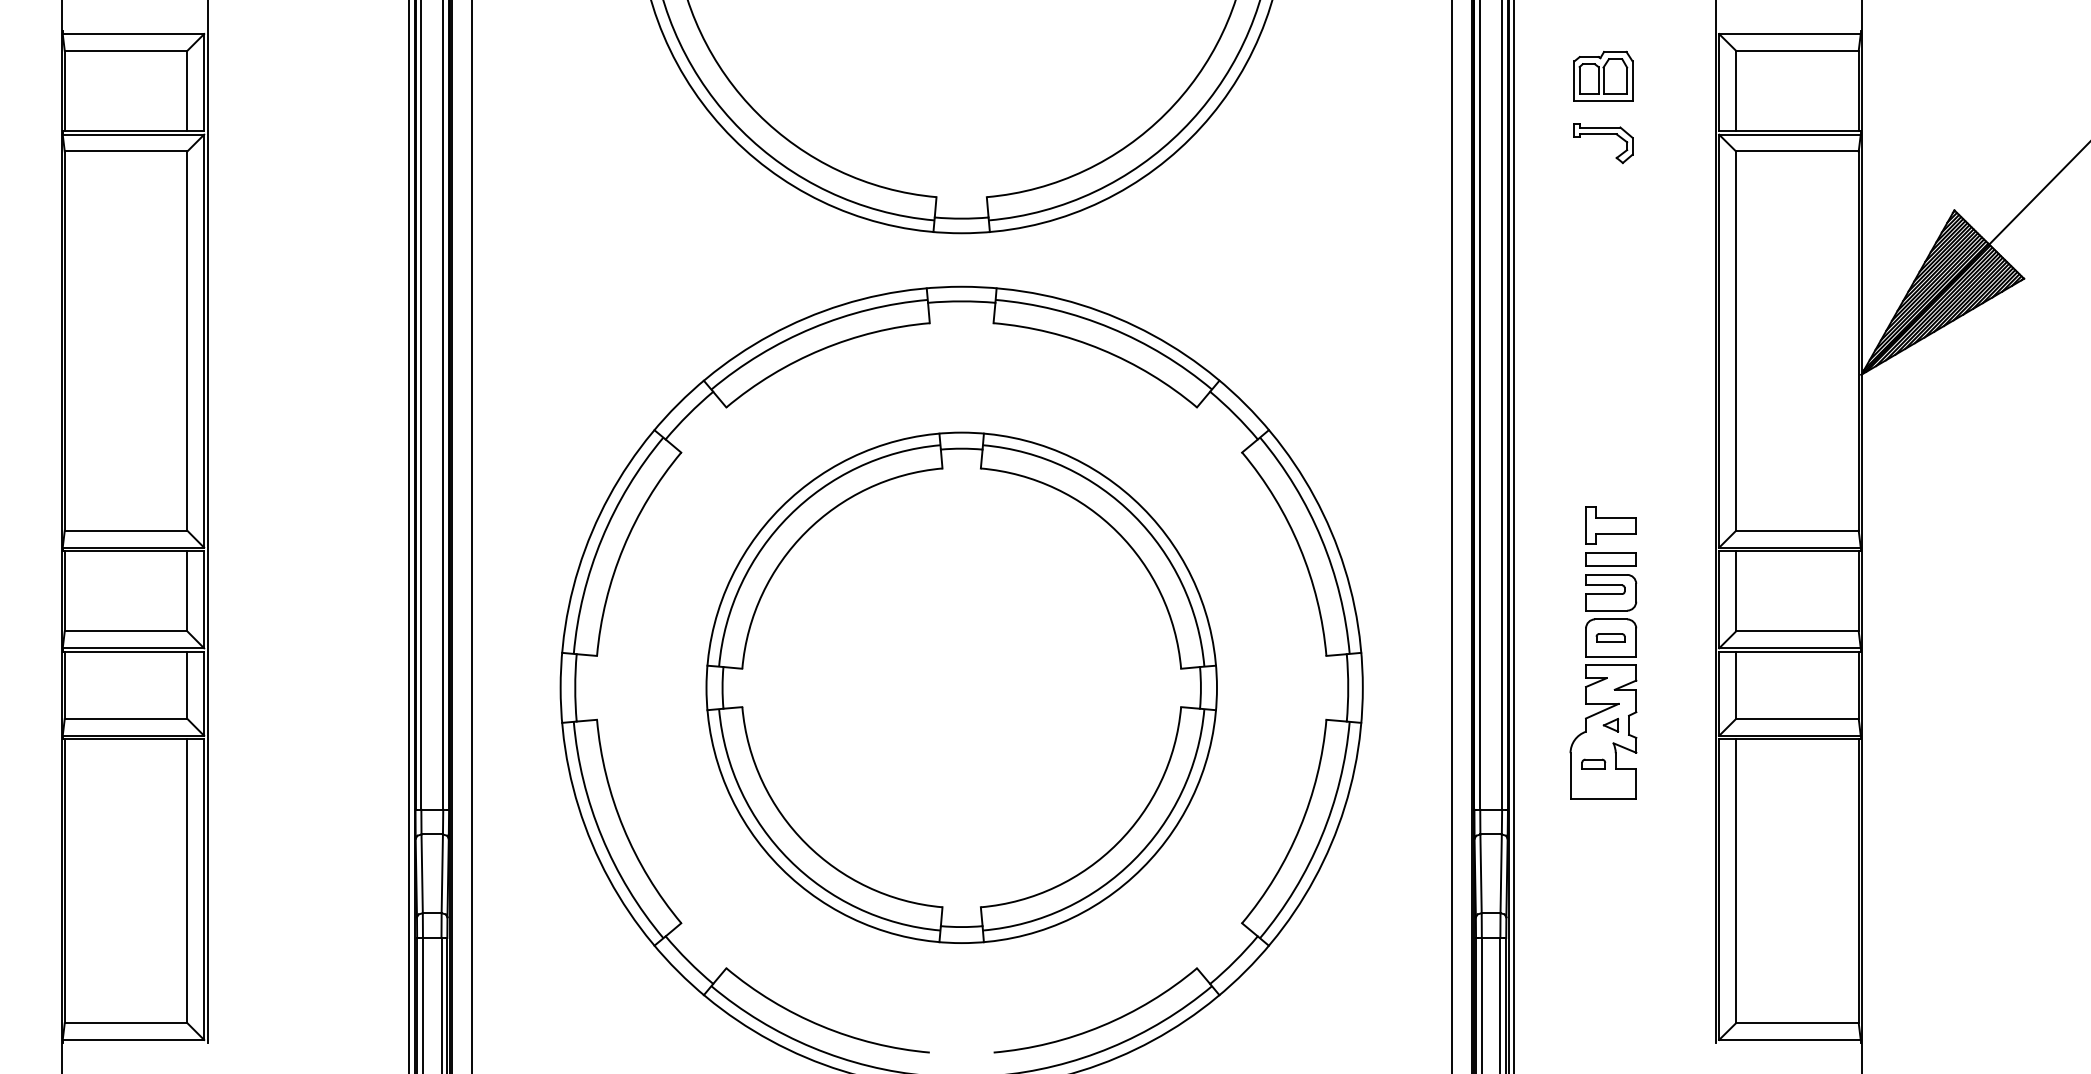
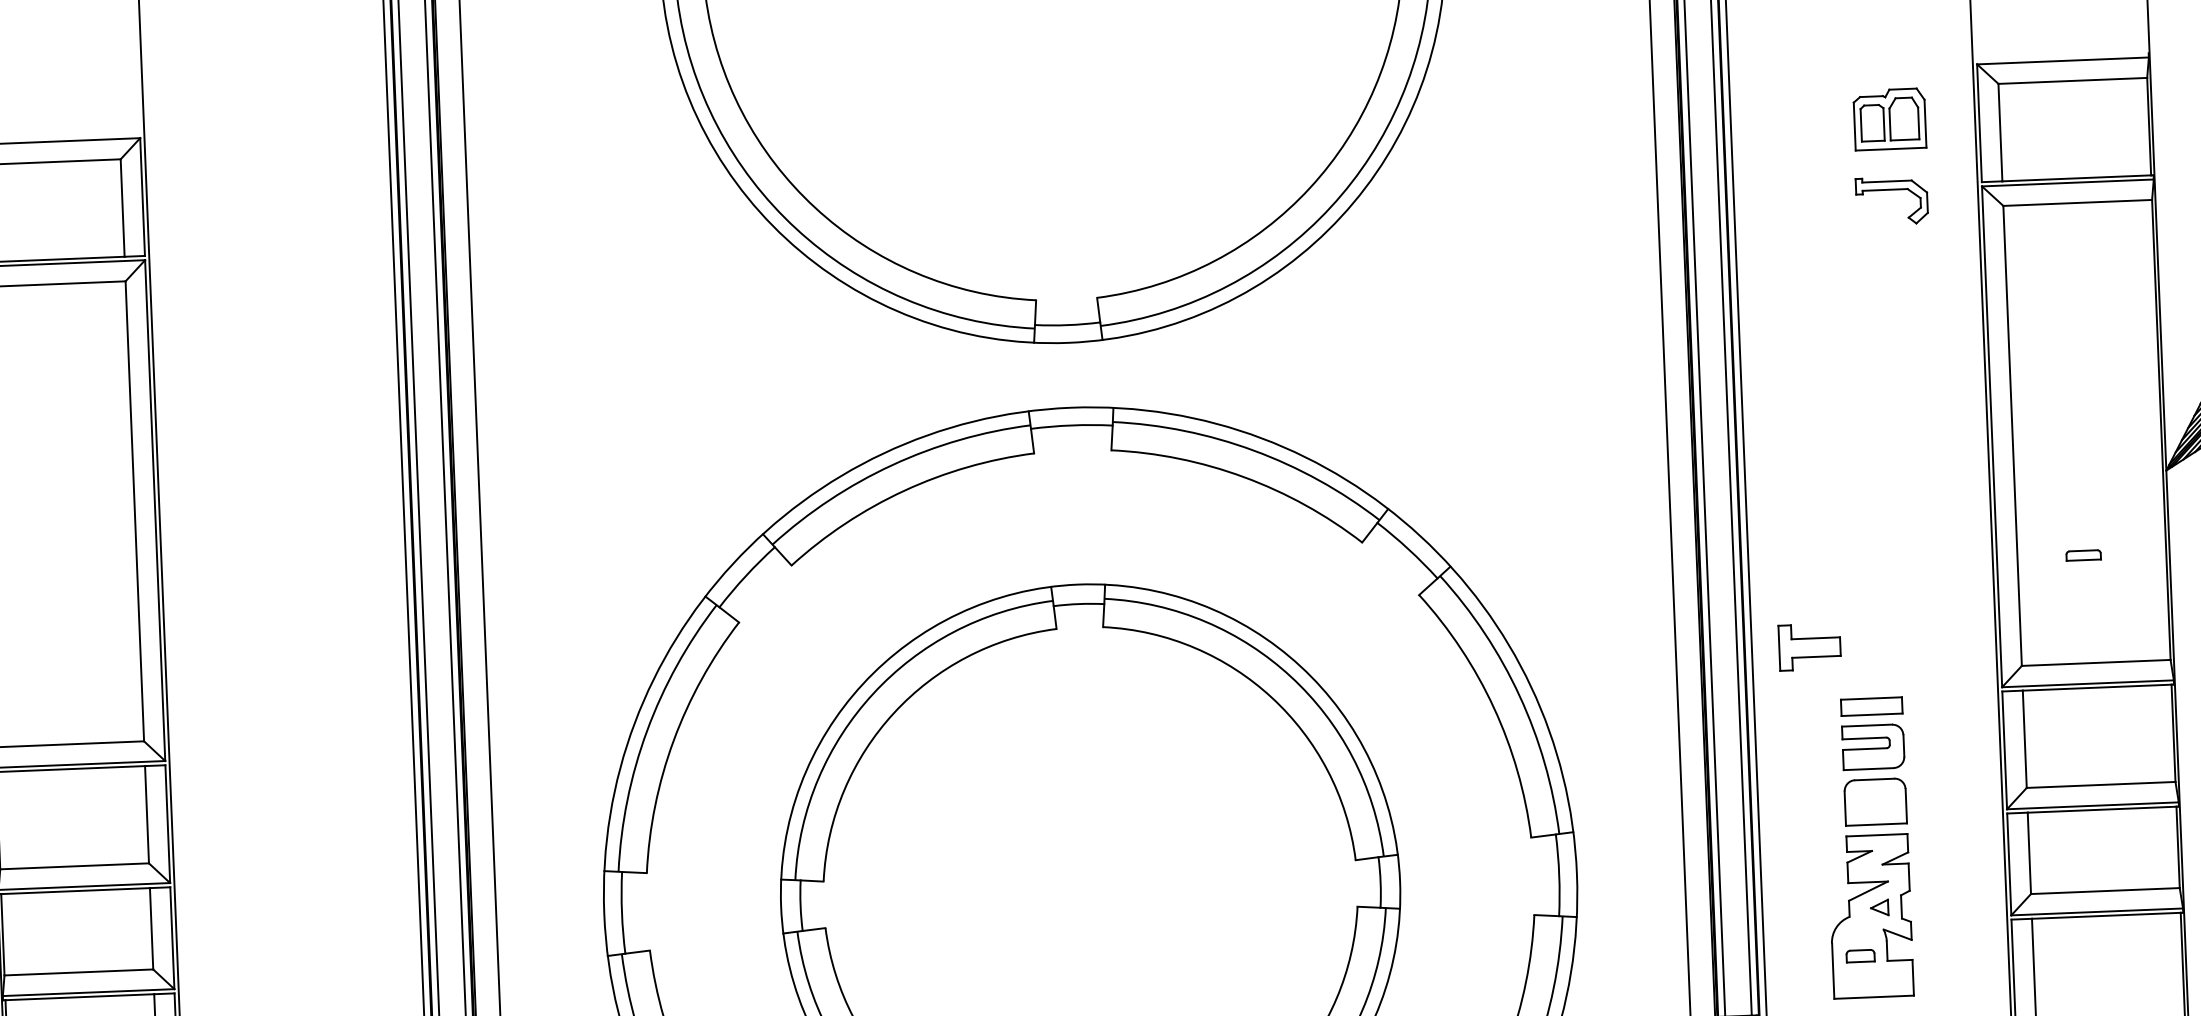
part: (1603, 75) -> (1889, 118), moved
part: (1603, 134) -> (1891, 189), moved
part: (1610, 525) -> (1809, 647), moved
part: (1610, 637) -> (2083, 554), moved

